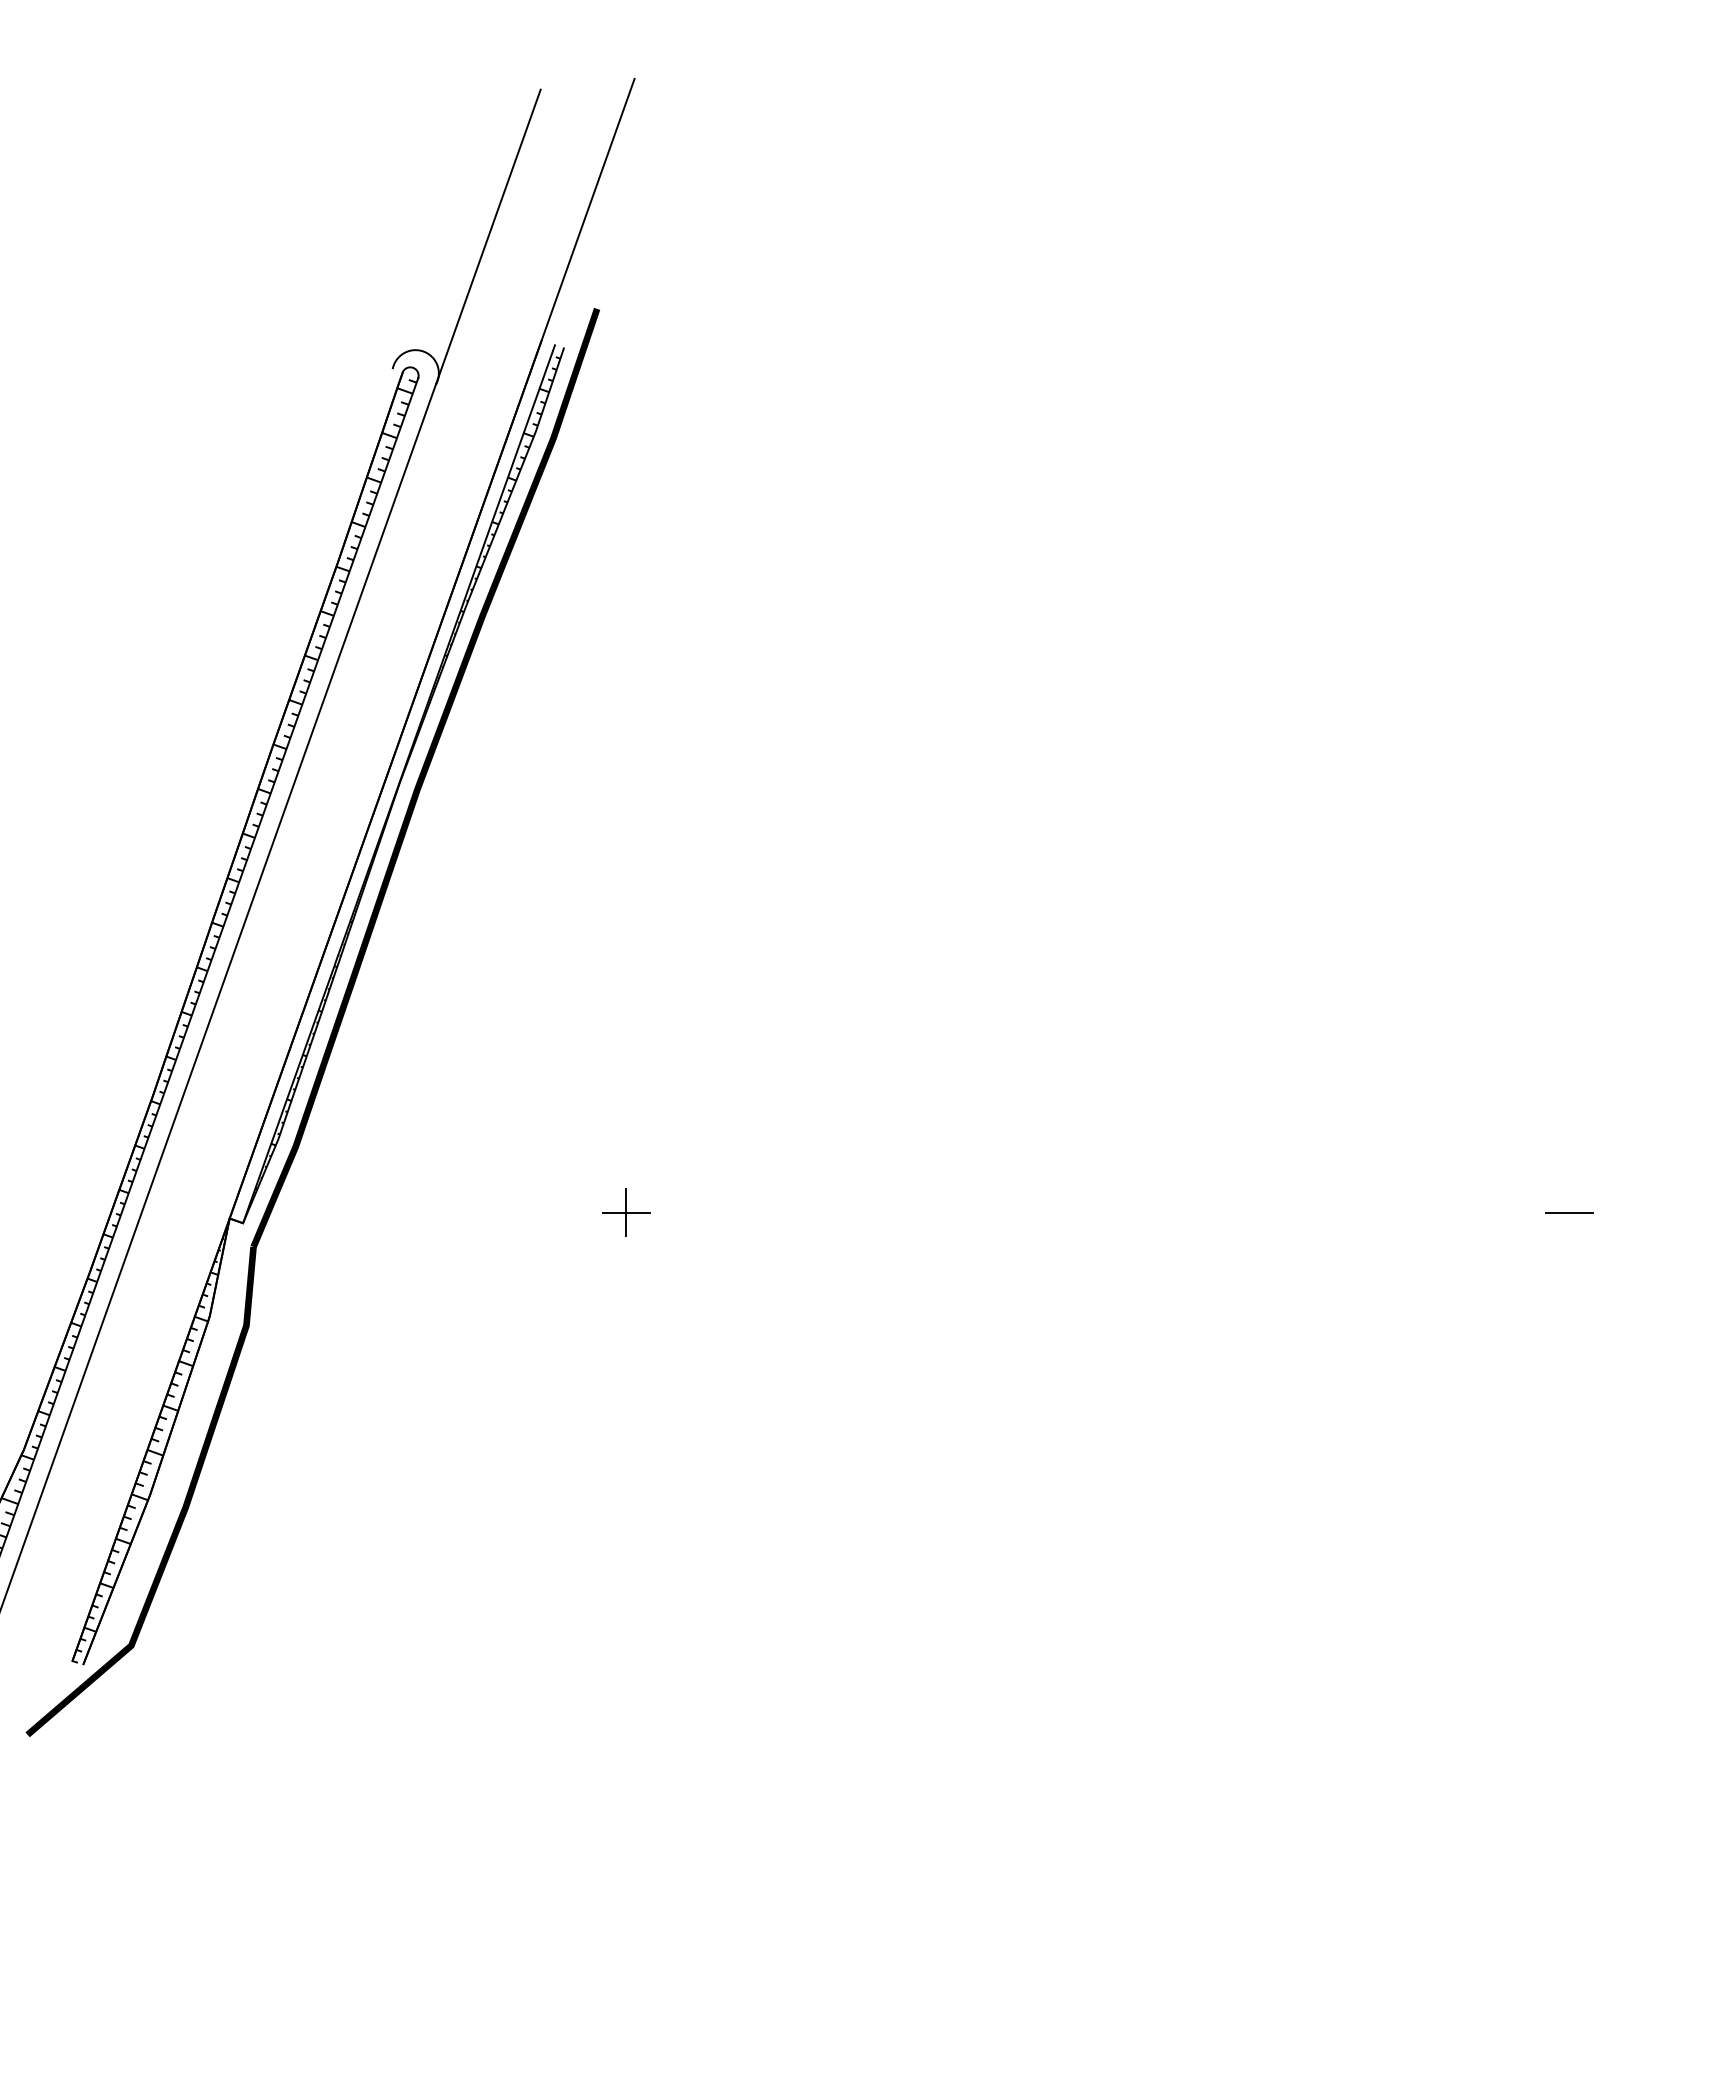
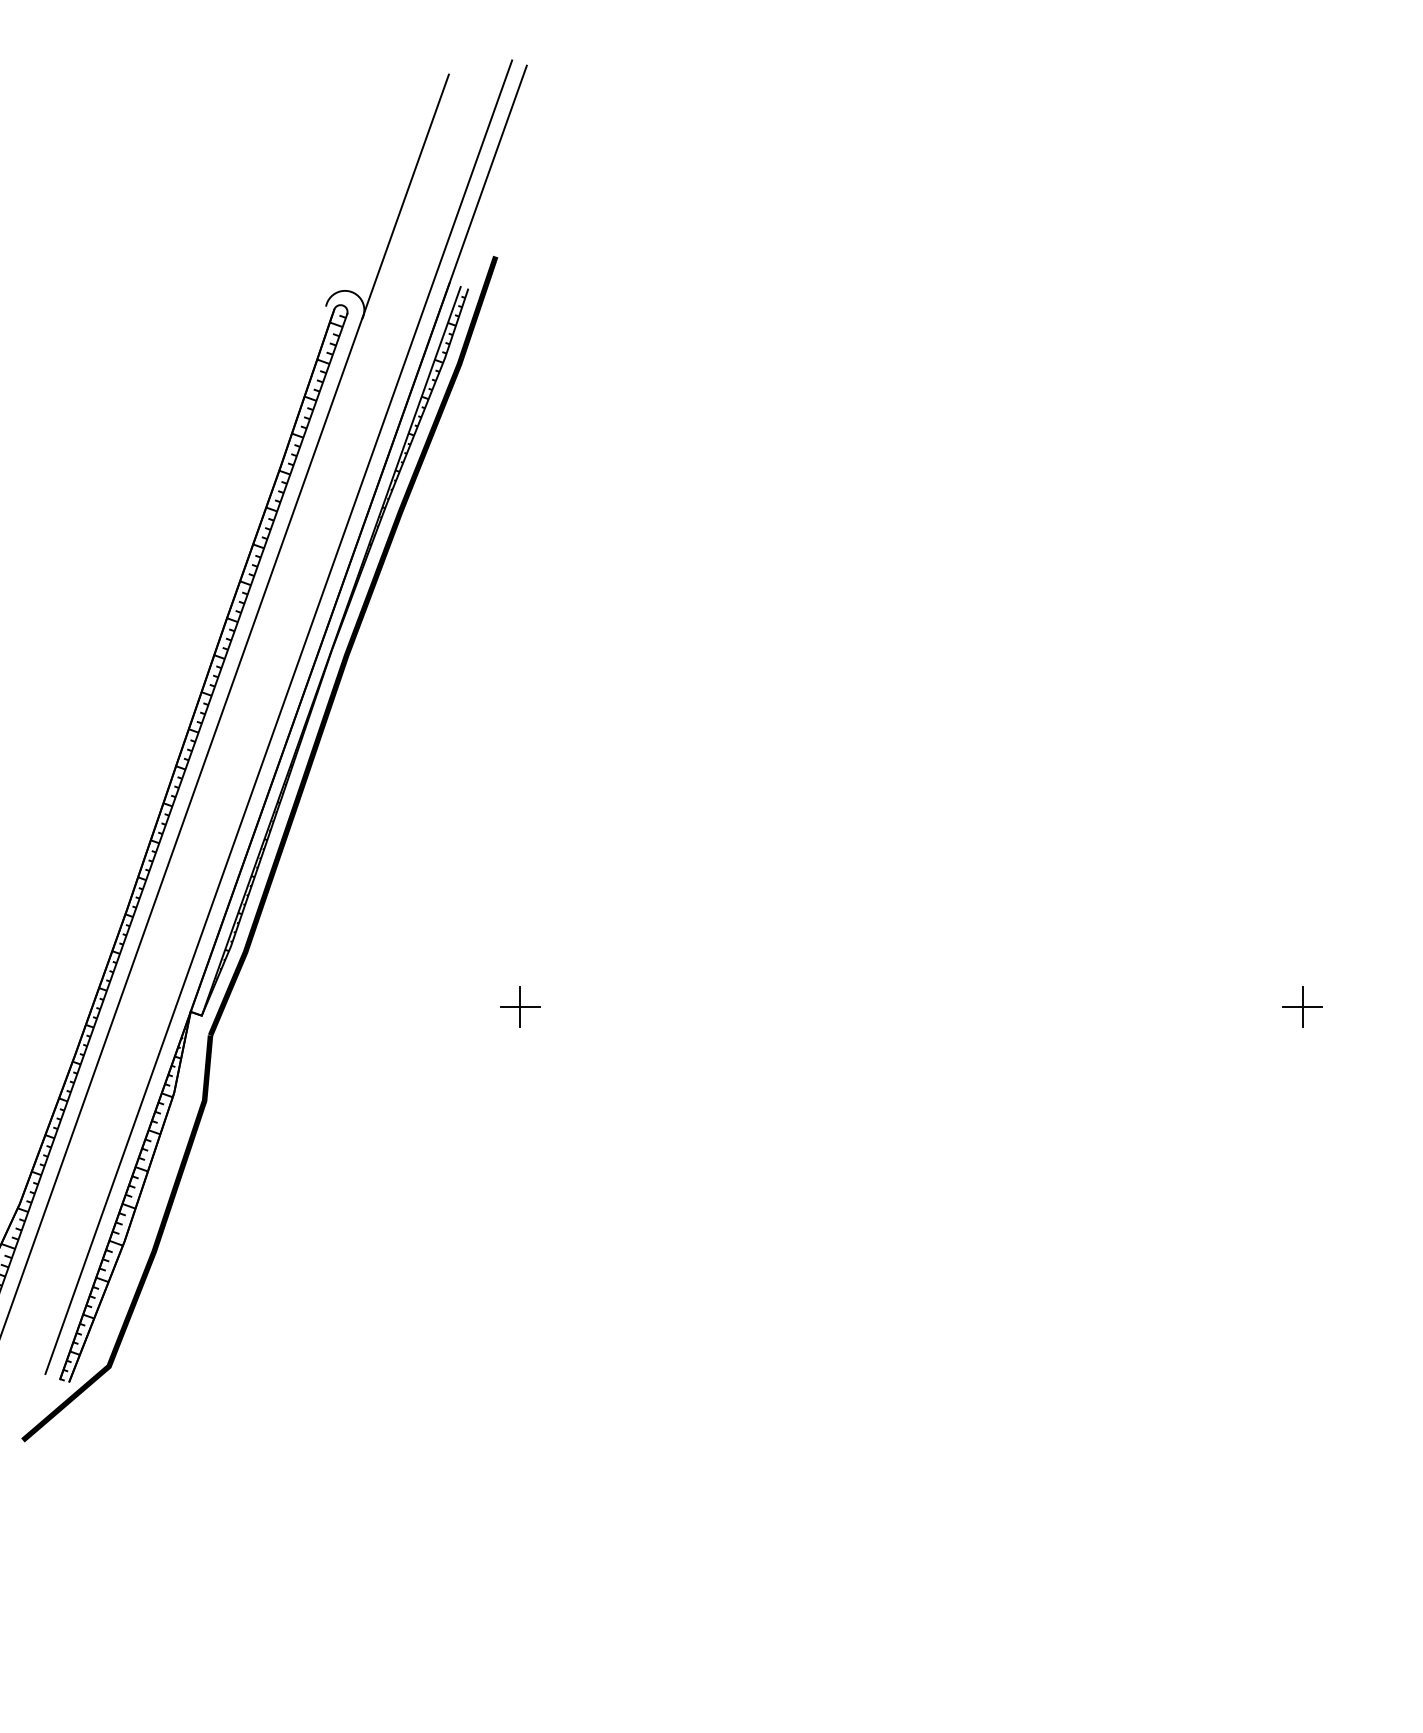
line: (335, 863) -> (278, 717), added
line: (1569, 1212) -> (1303, 1006), added

